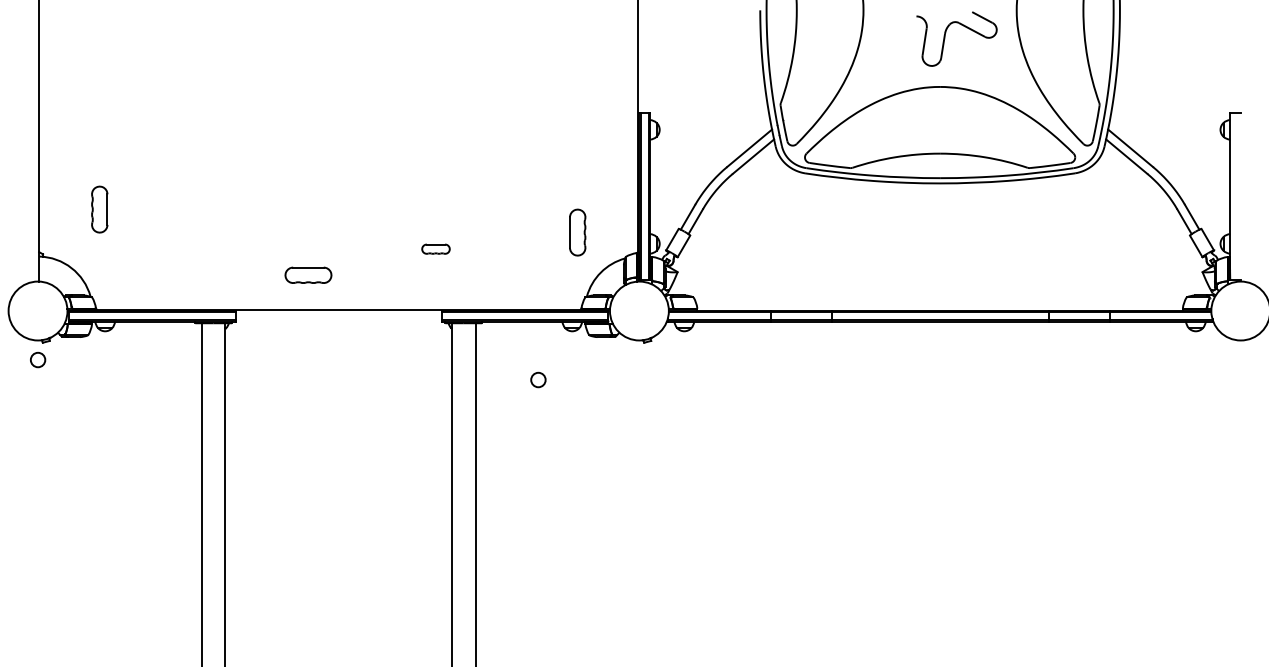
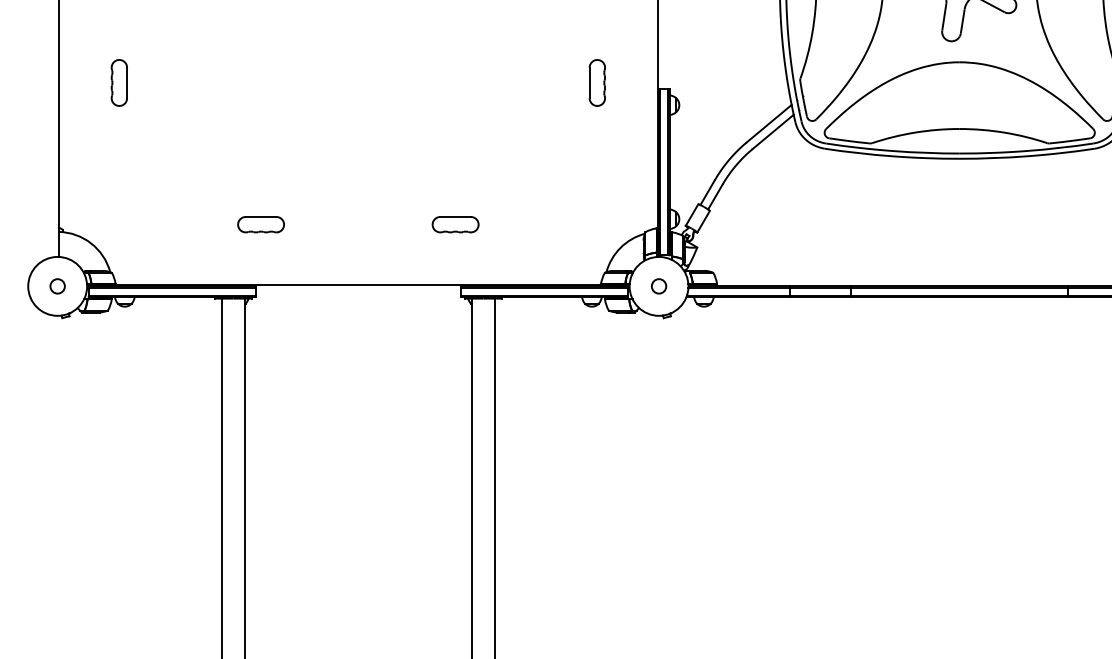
part: (99, 209) -> (119, 82), moved
part: (577, 232) -> (597, 82), moved
part: (435, 248) -> (455, 223), size x1.67
part: (308, 274) -> (261, 223), moved
circle: (38, 359) -> (58, 285), moved
circle: (538, 379) -> (659, 285), moved

